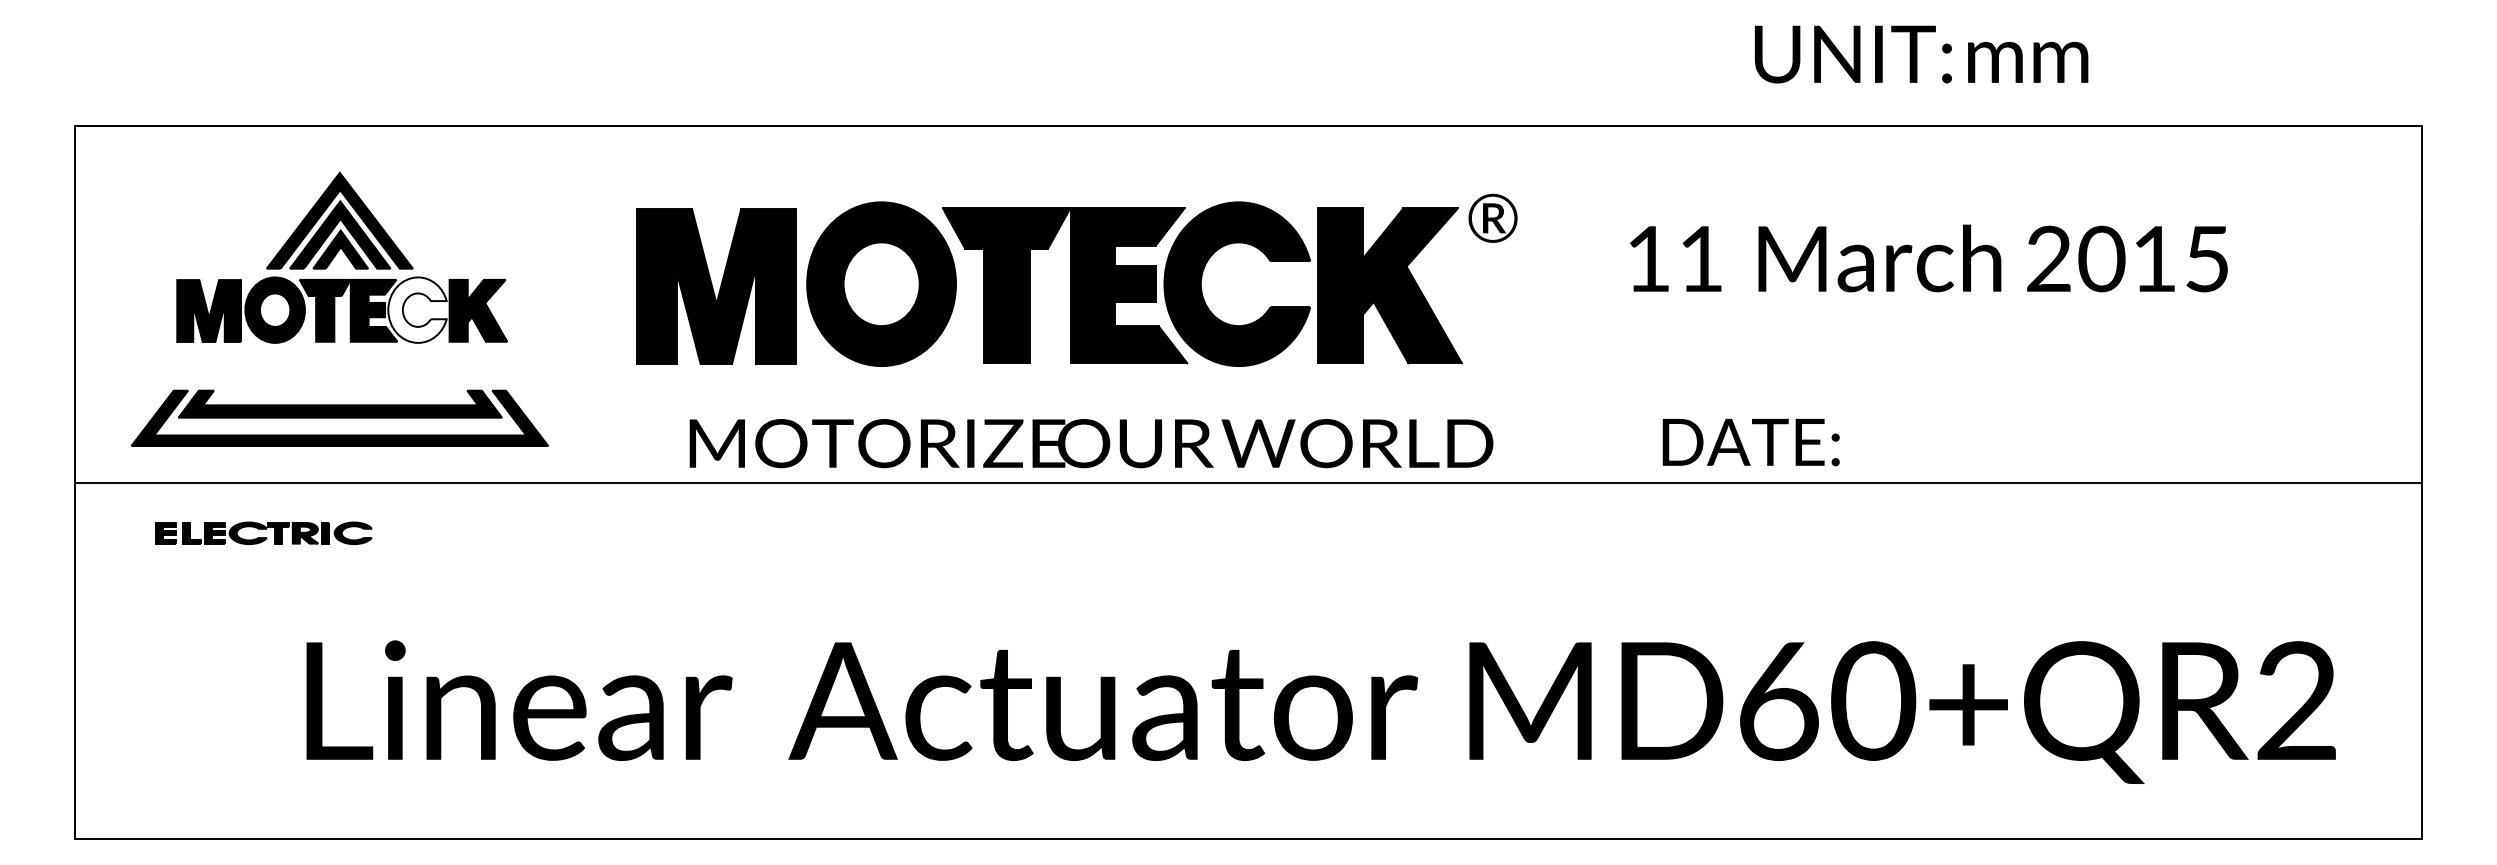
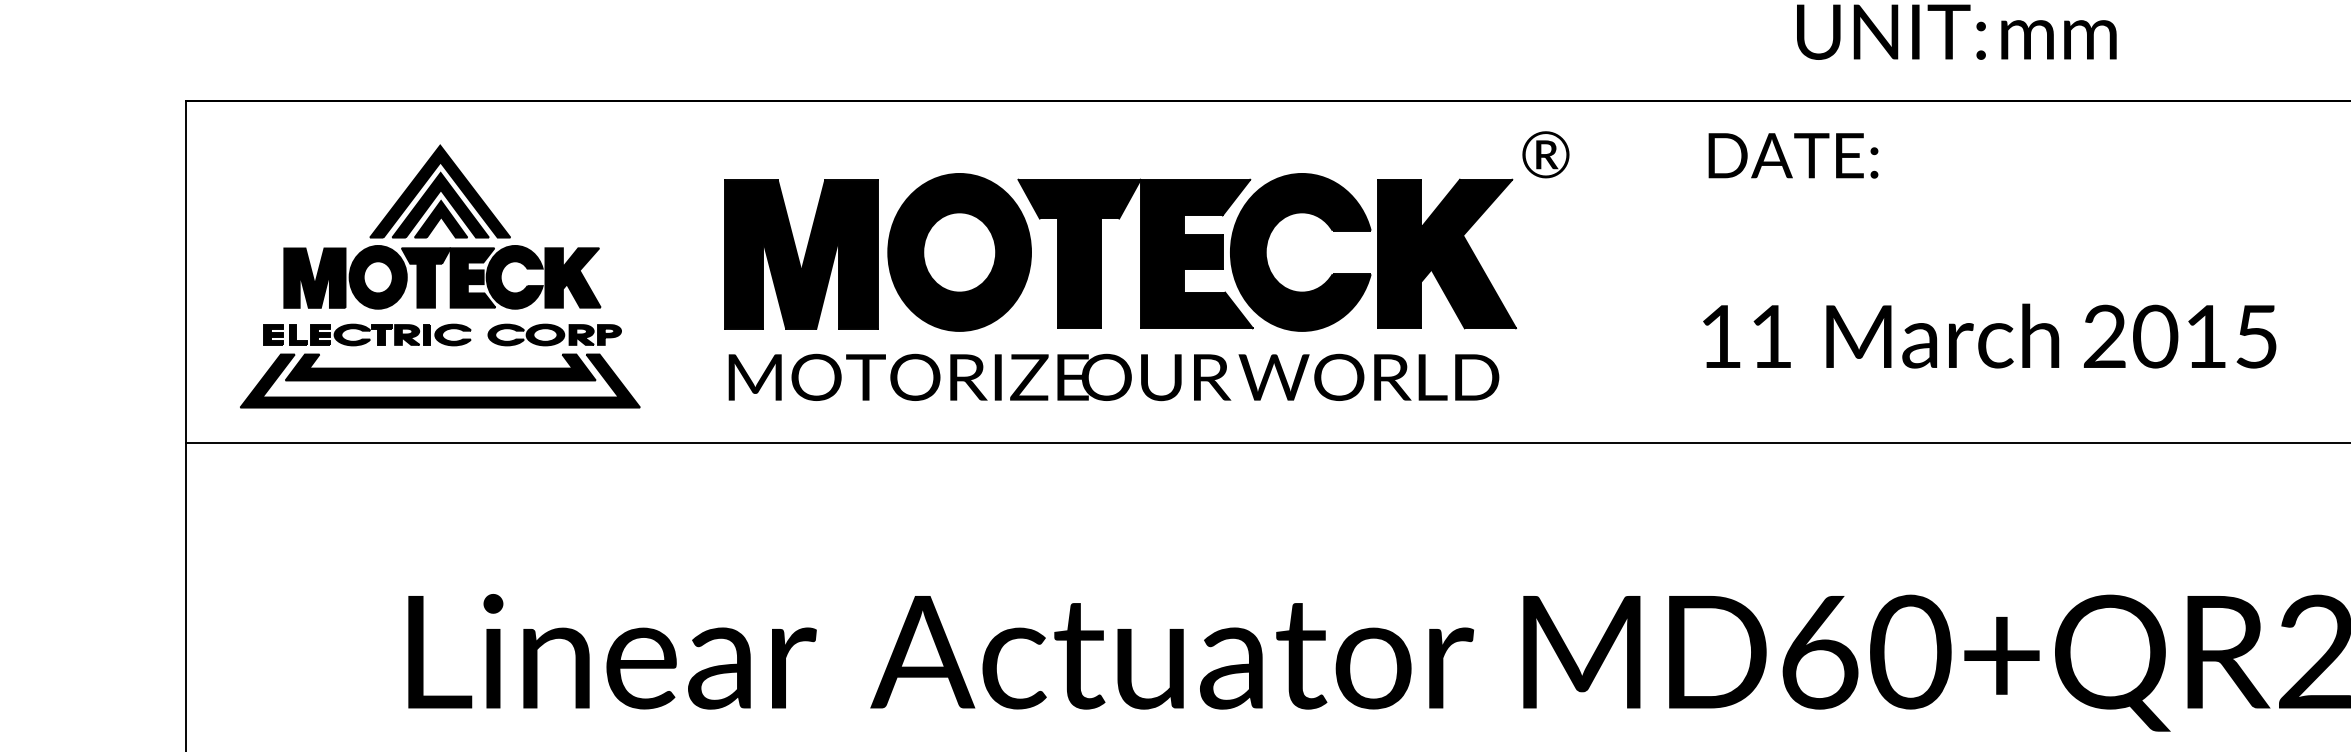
text: (1492, 217) -> (1545, 153), moved
text: (1928, 258) -> (1989, 336), moved
fill: (417, 309) -> (514, 276), added
part: (459, 369) -> (554, 334), added
text: (1750, 442) -> (1792, 155), moved
text: (1091, 443) -> (1113, 377), moved
part: (263, 532) -> (367, 334), moved

